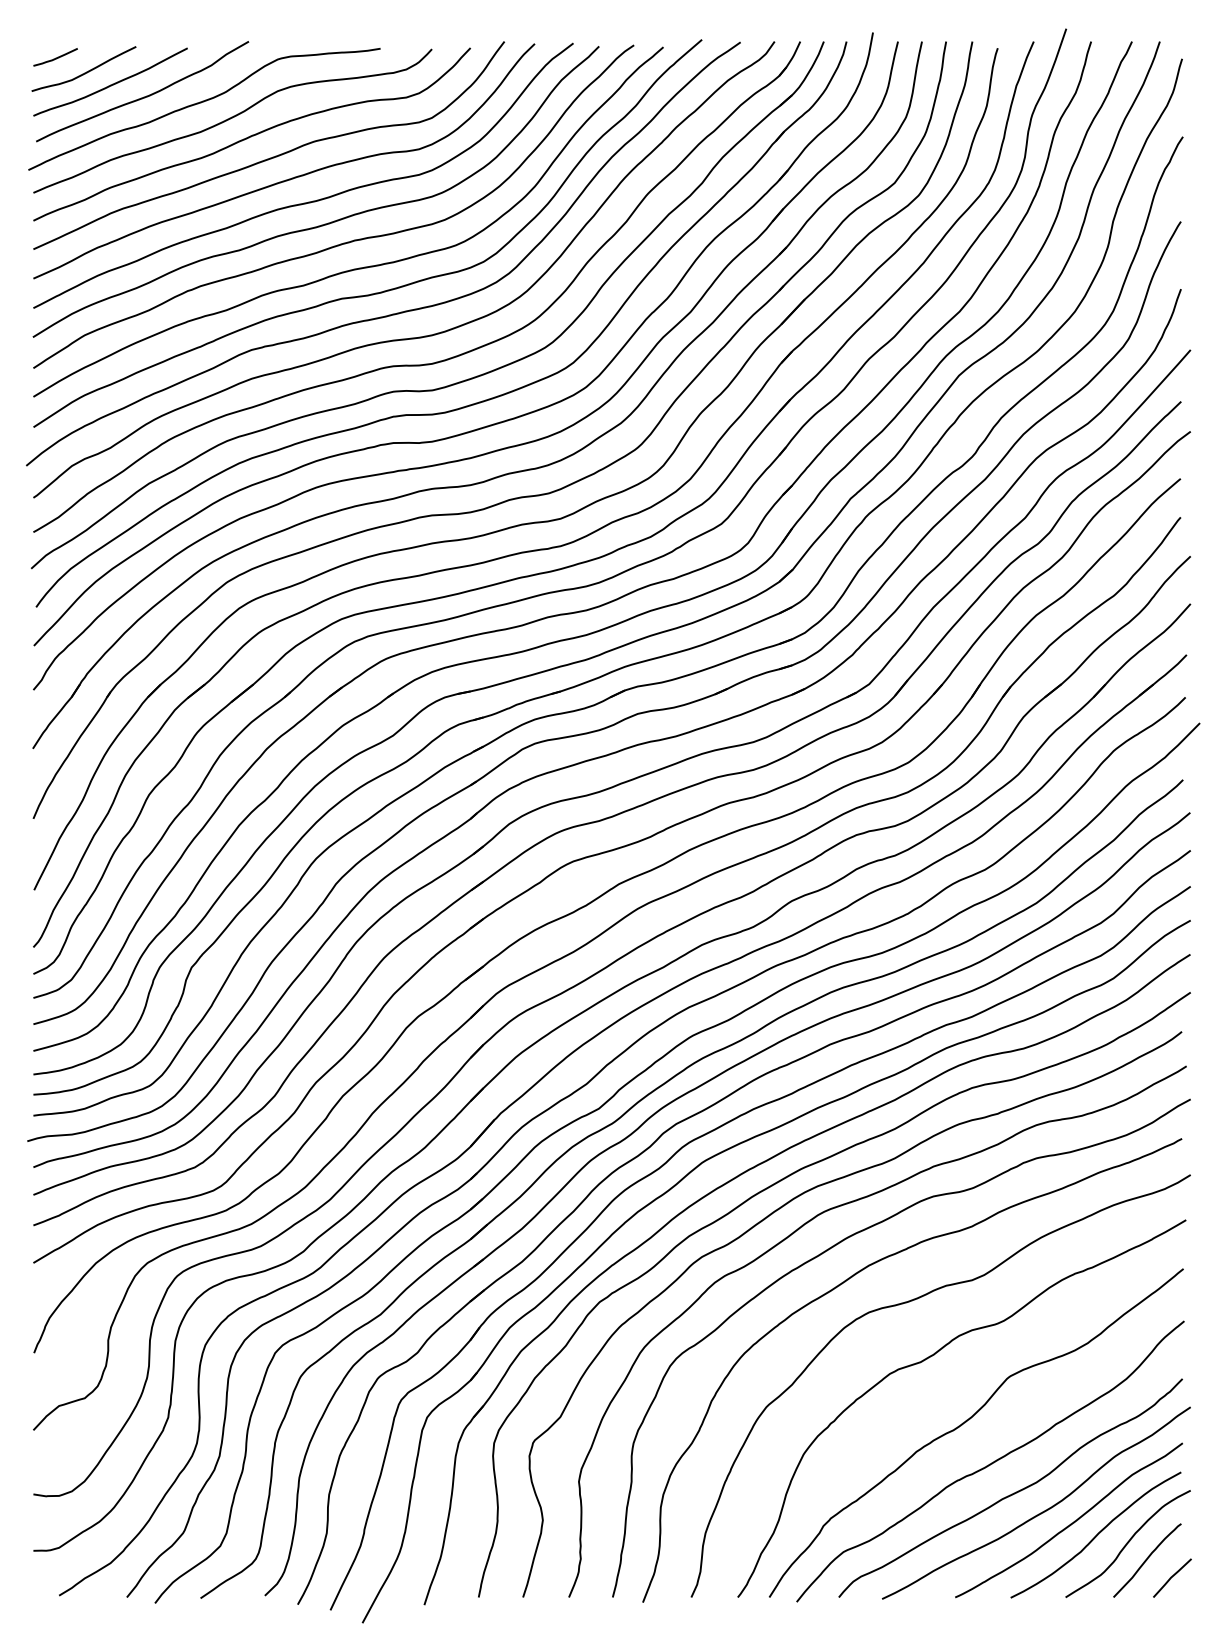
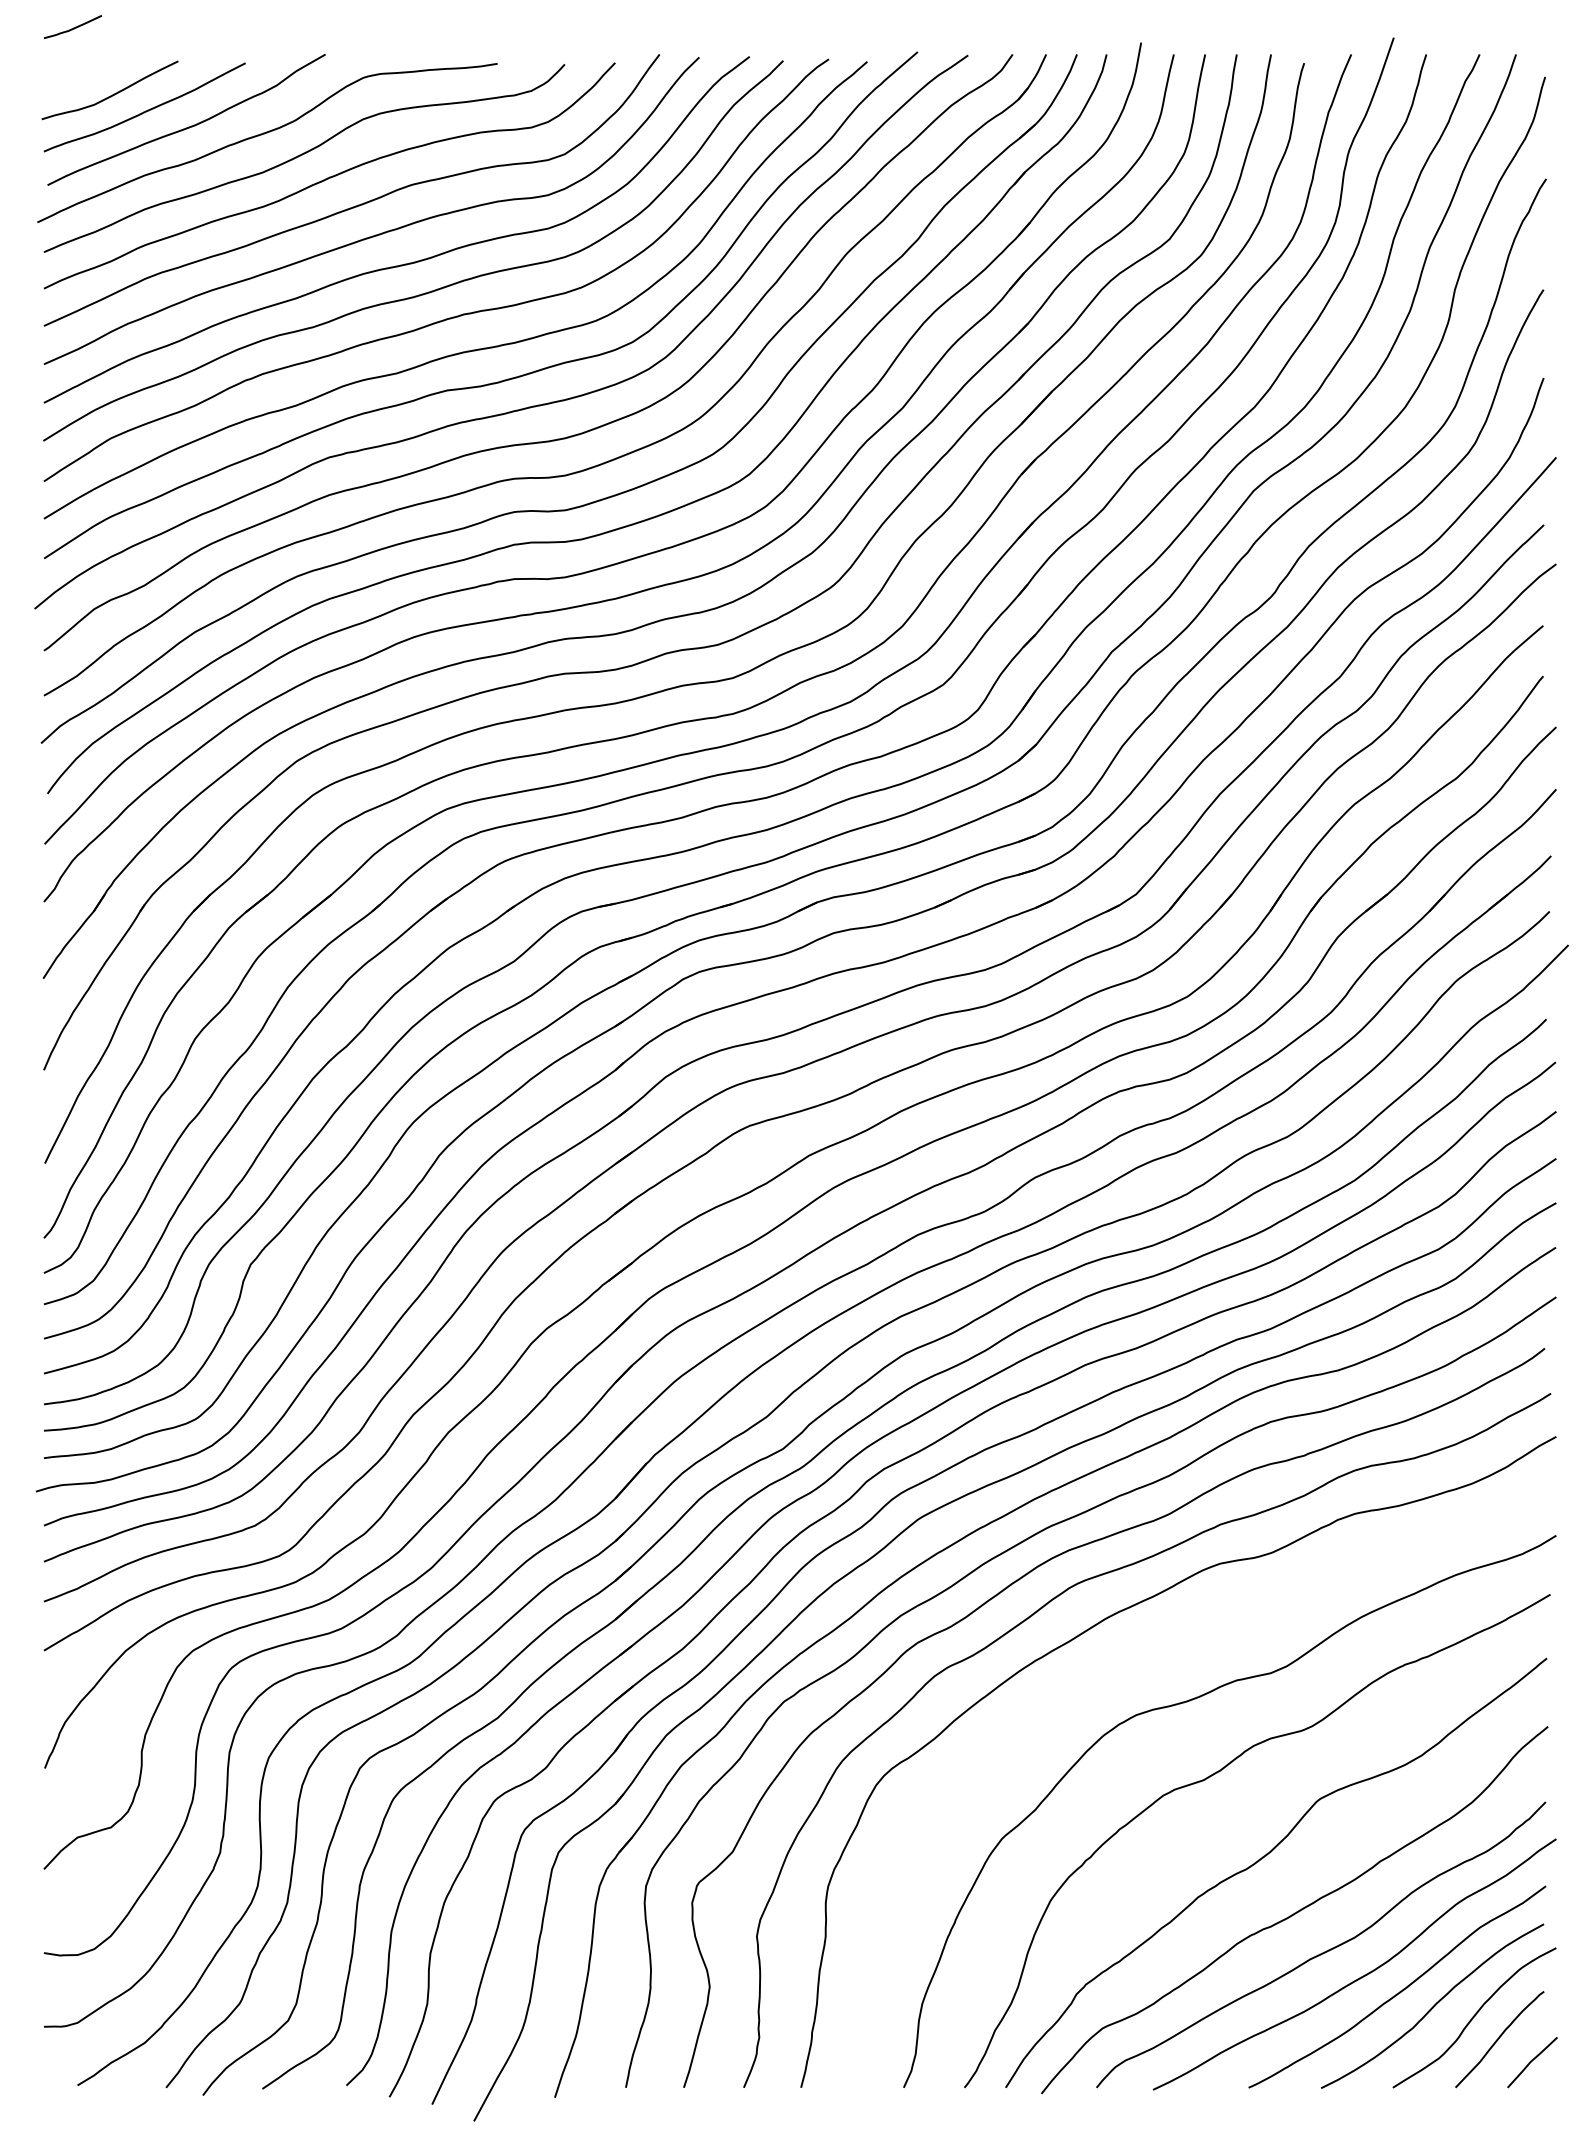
curve: (56, 57) -> (73, 27), moved
curve: (848, 1280) -> (1108, 1673), removed

